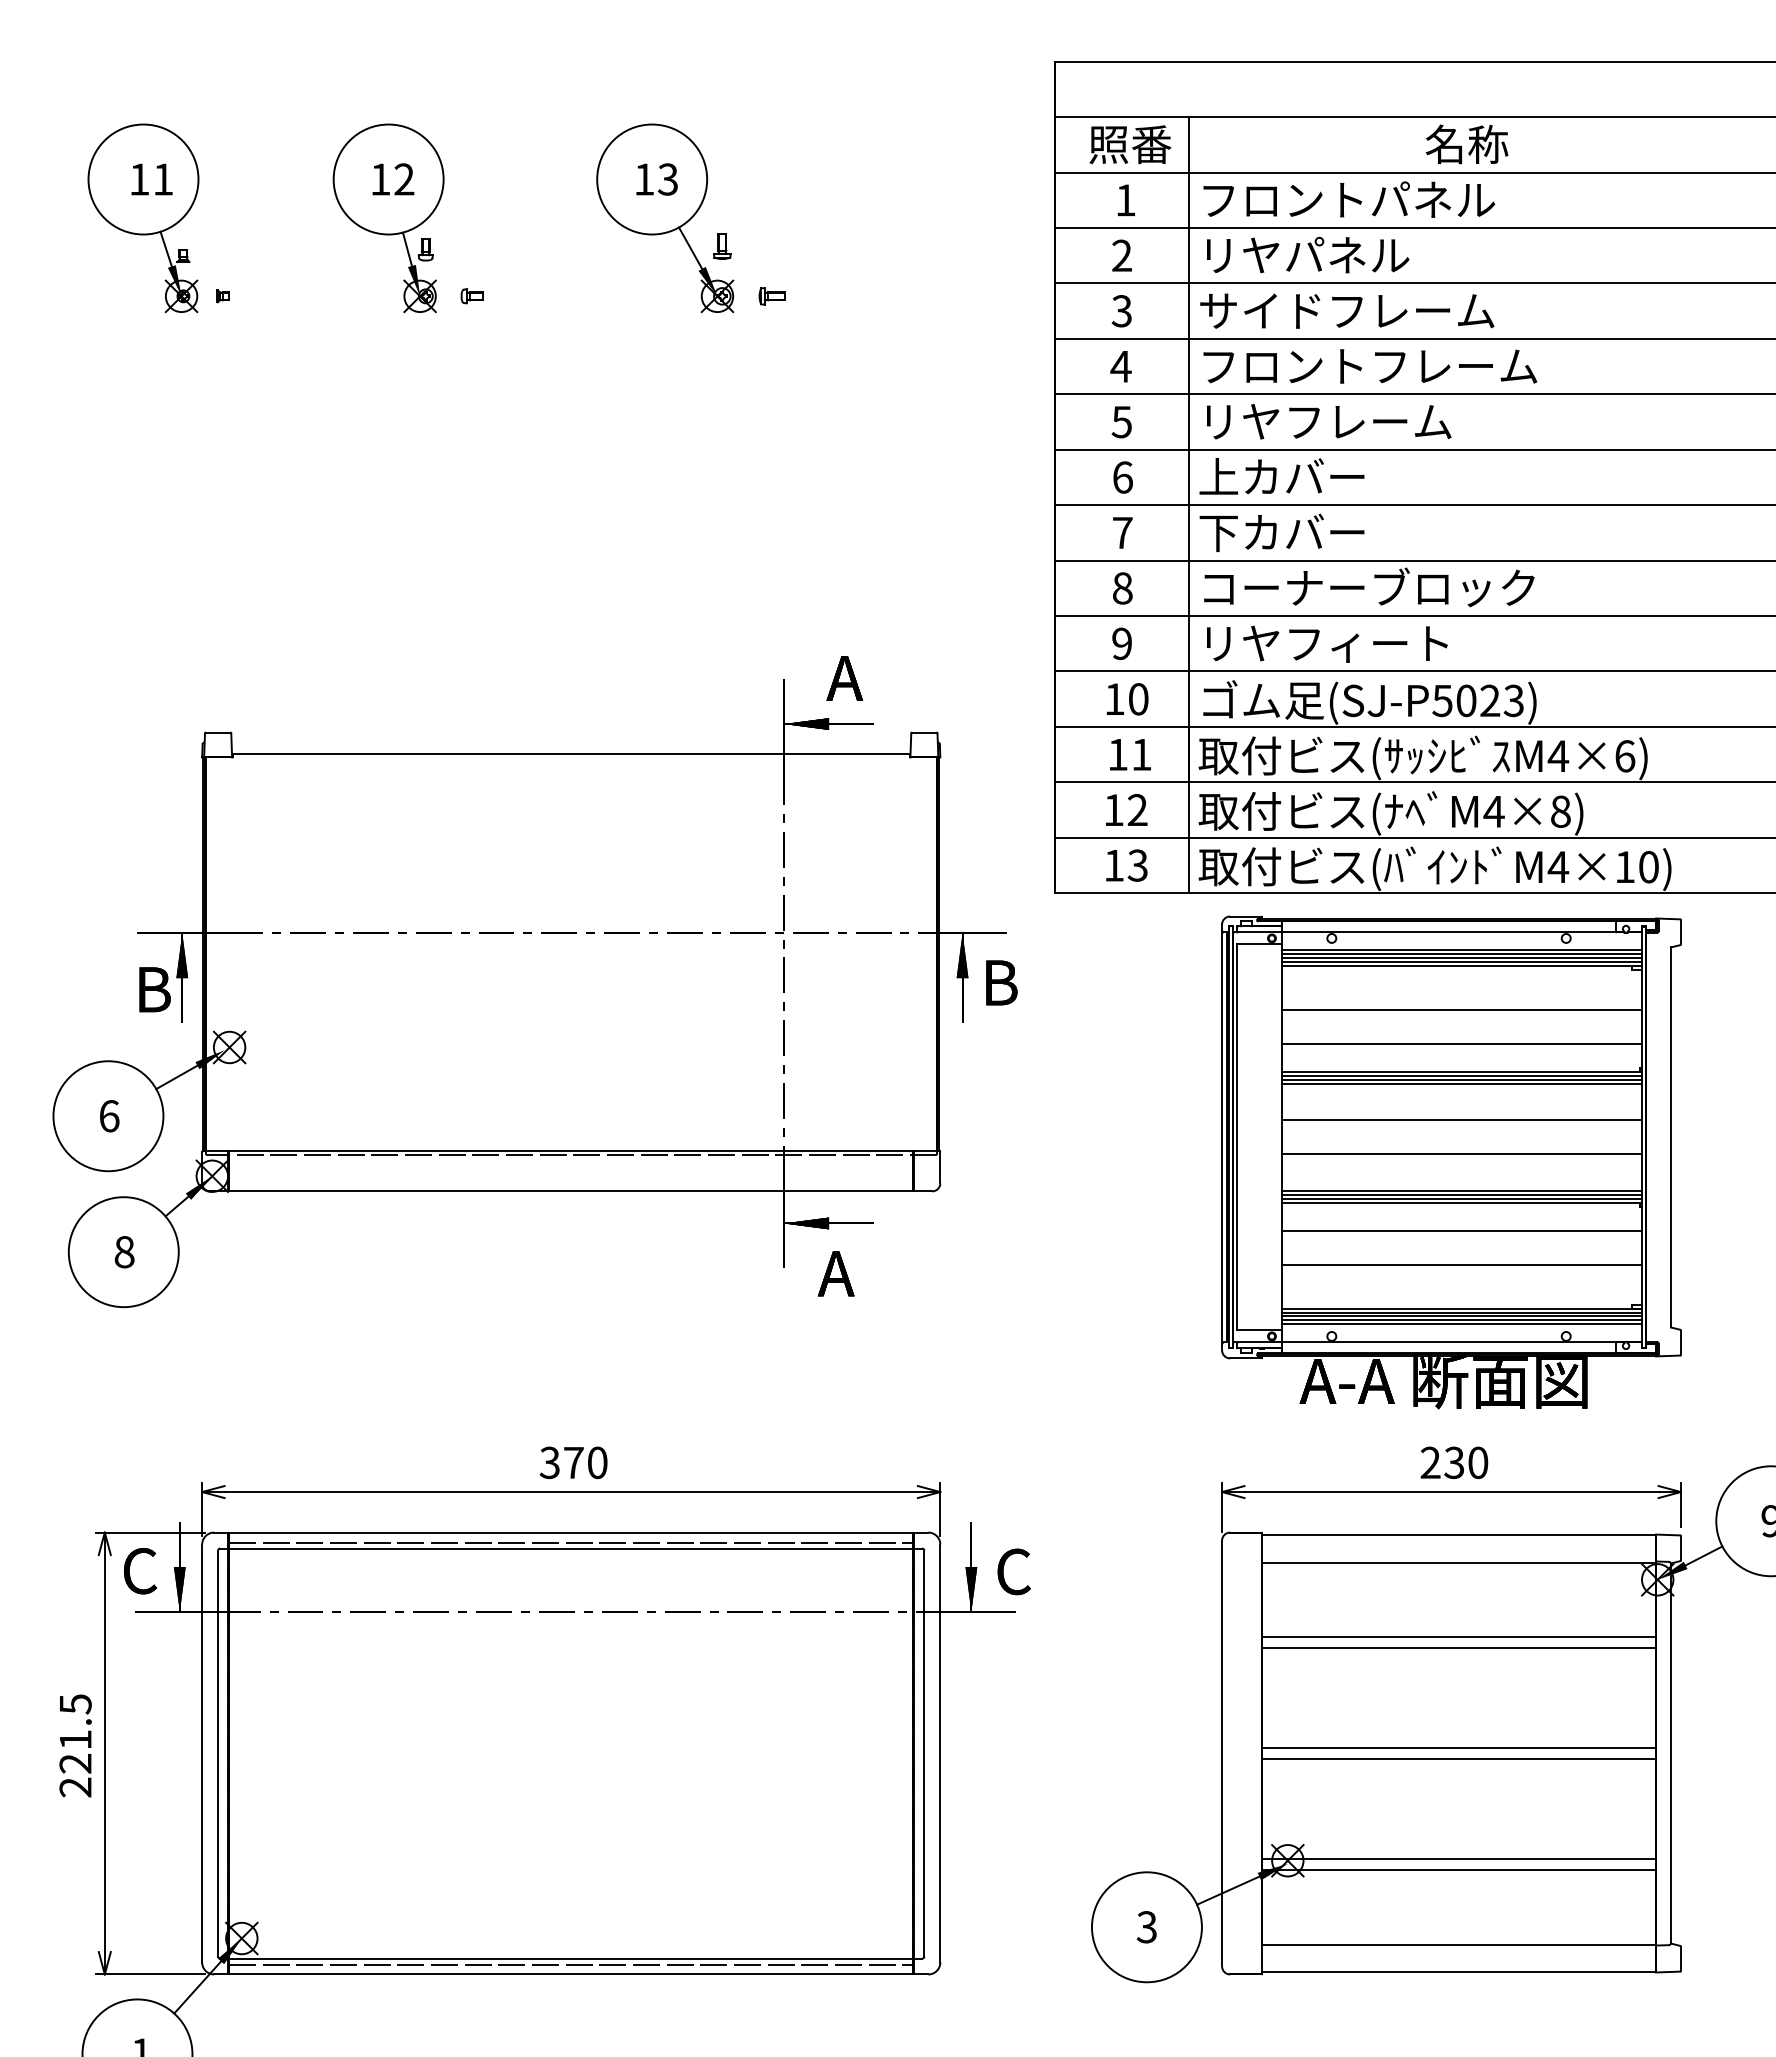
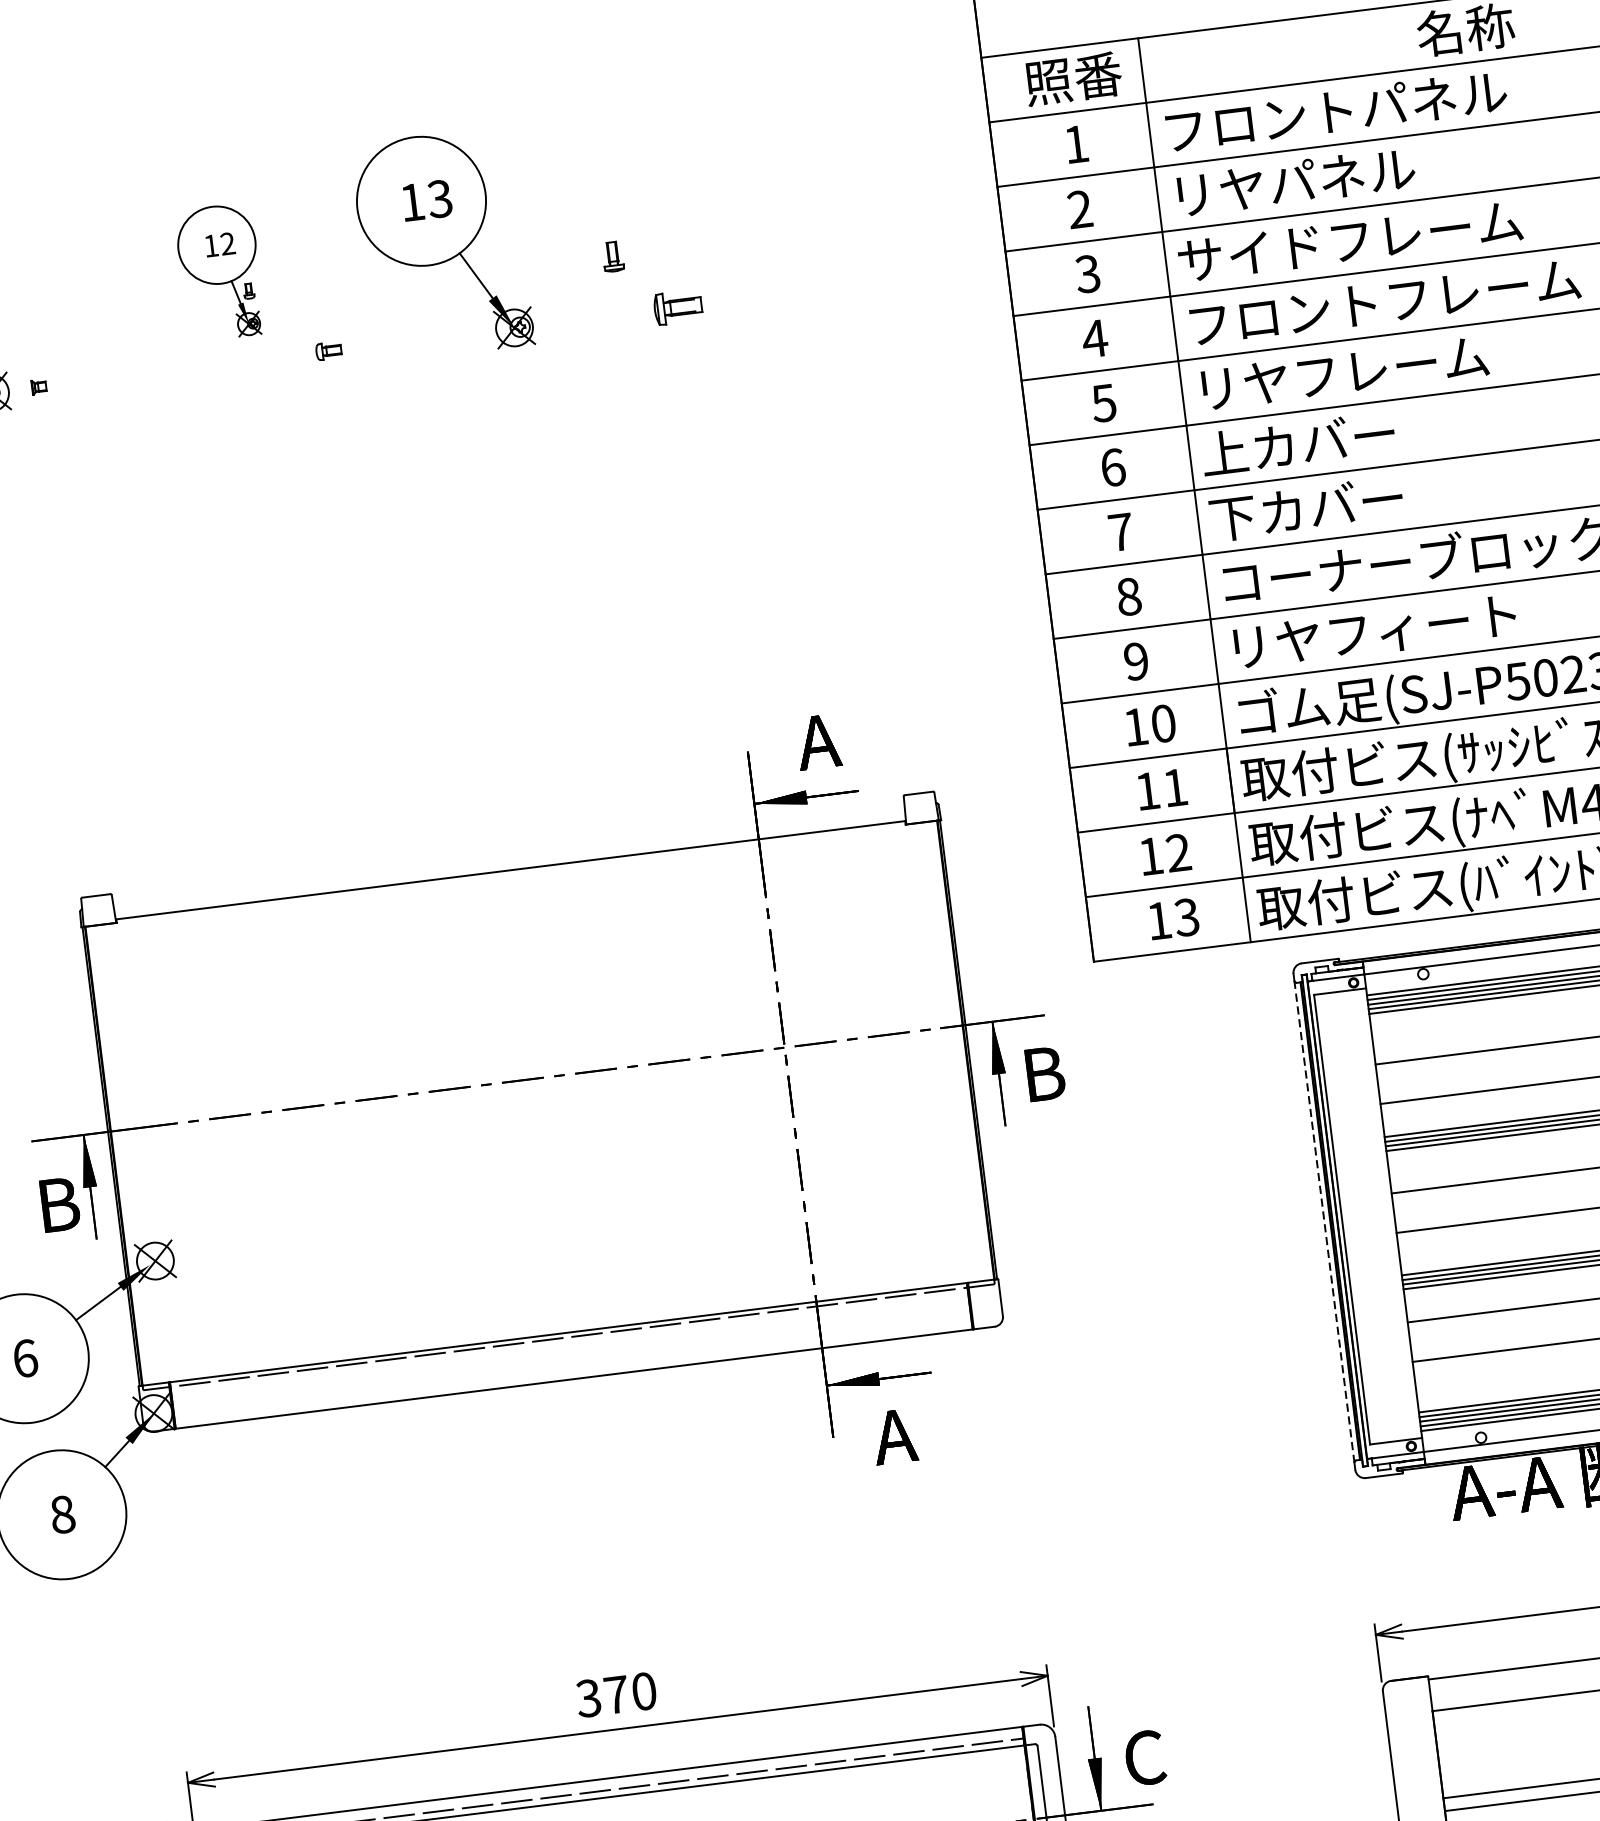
part: (388, 218) -> (220, 272), size x0.6
part: (665, 218) -> (442, 244), moved
part: (771, 296) -> (677, 307), size x1.6
line: (1222, 1137) -> (1324, 1221), solid -> dashed

